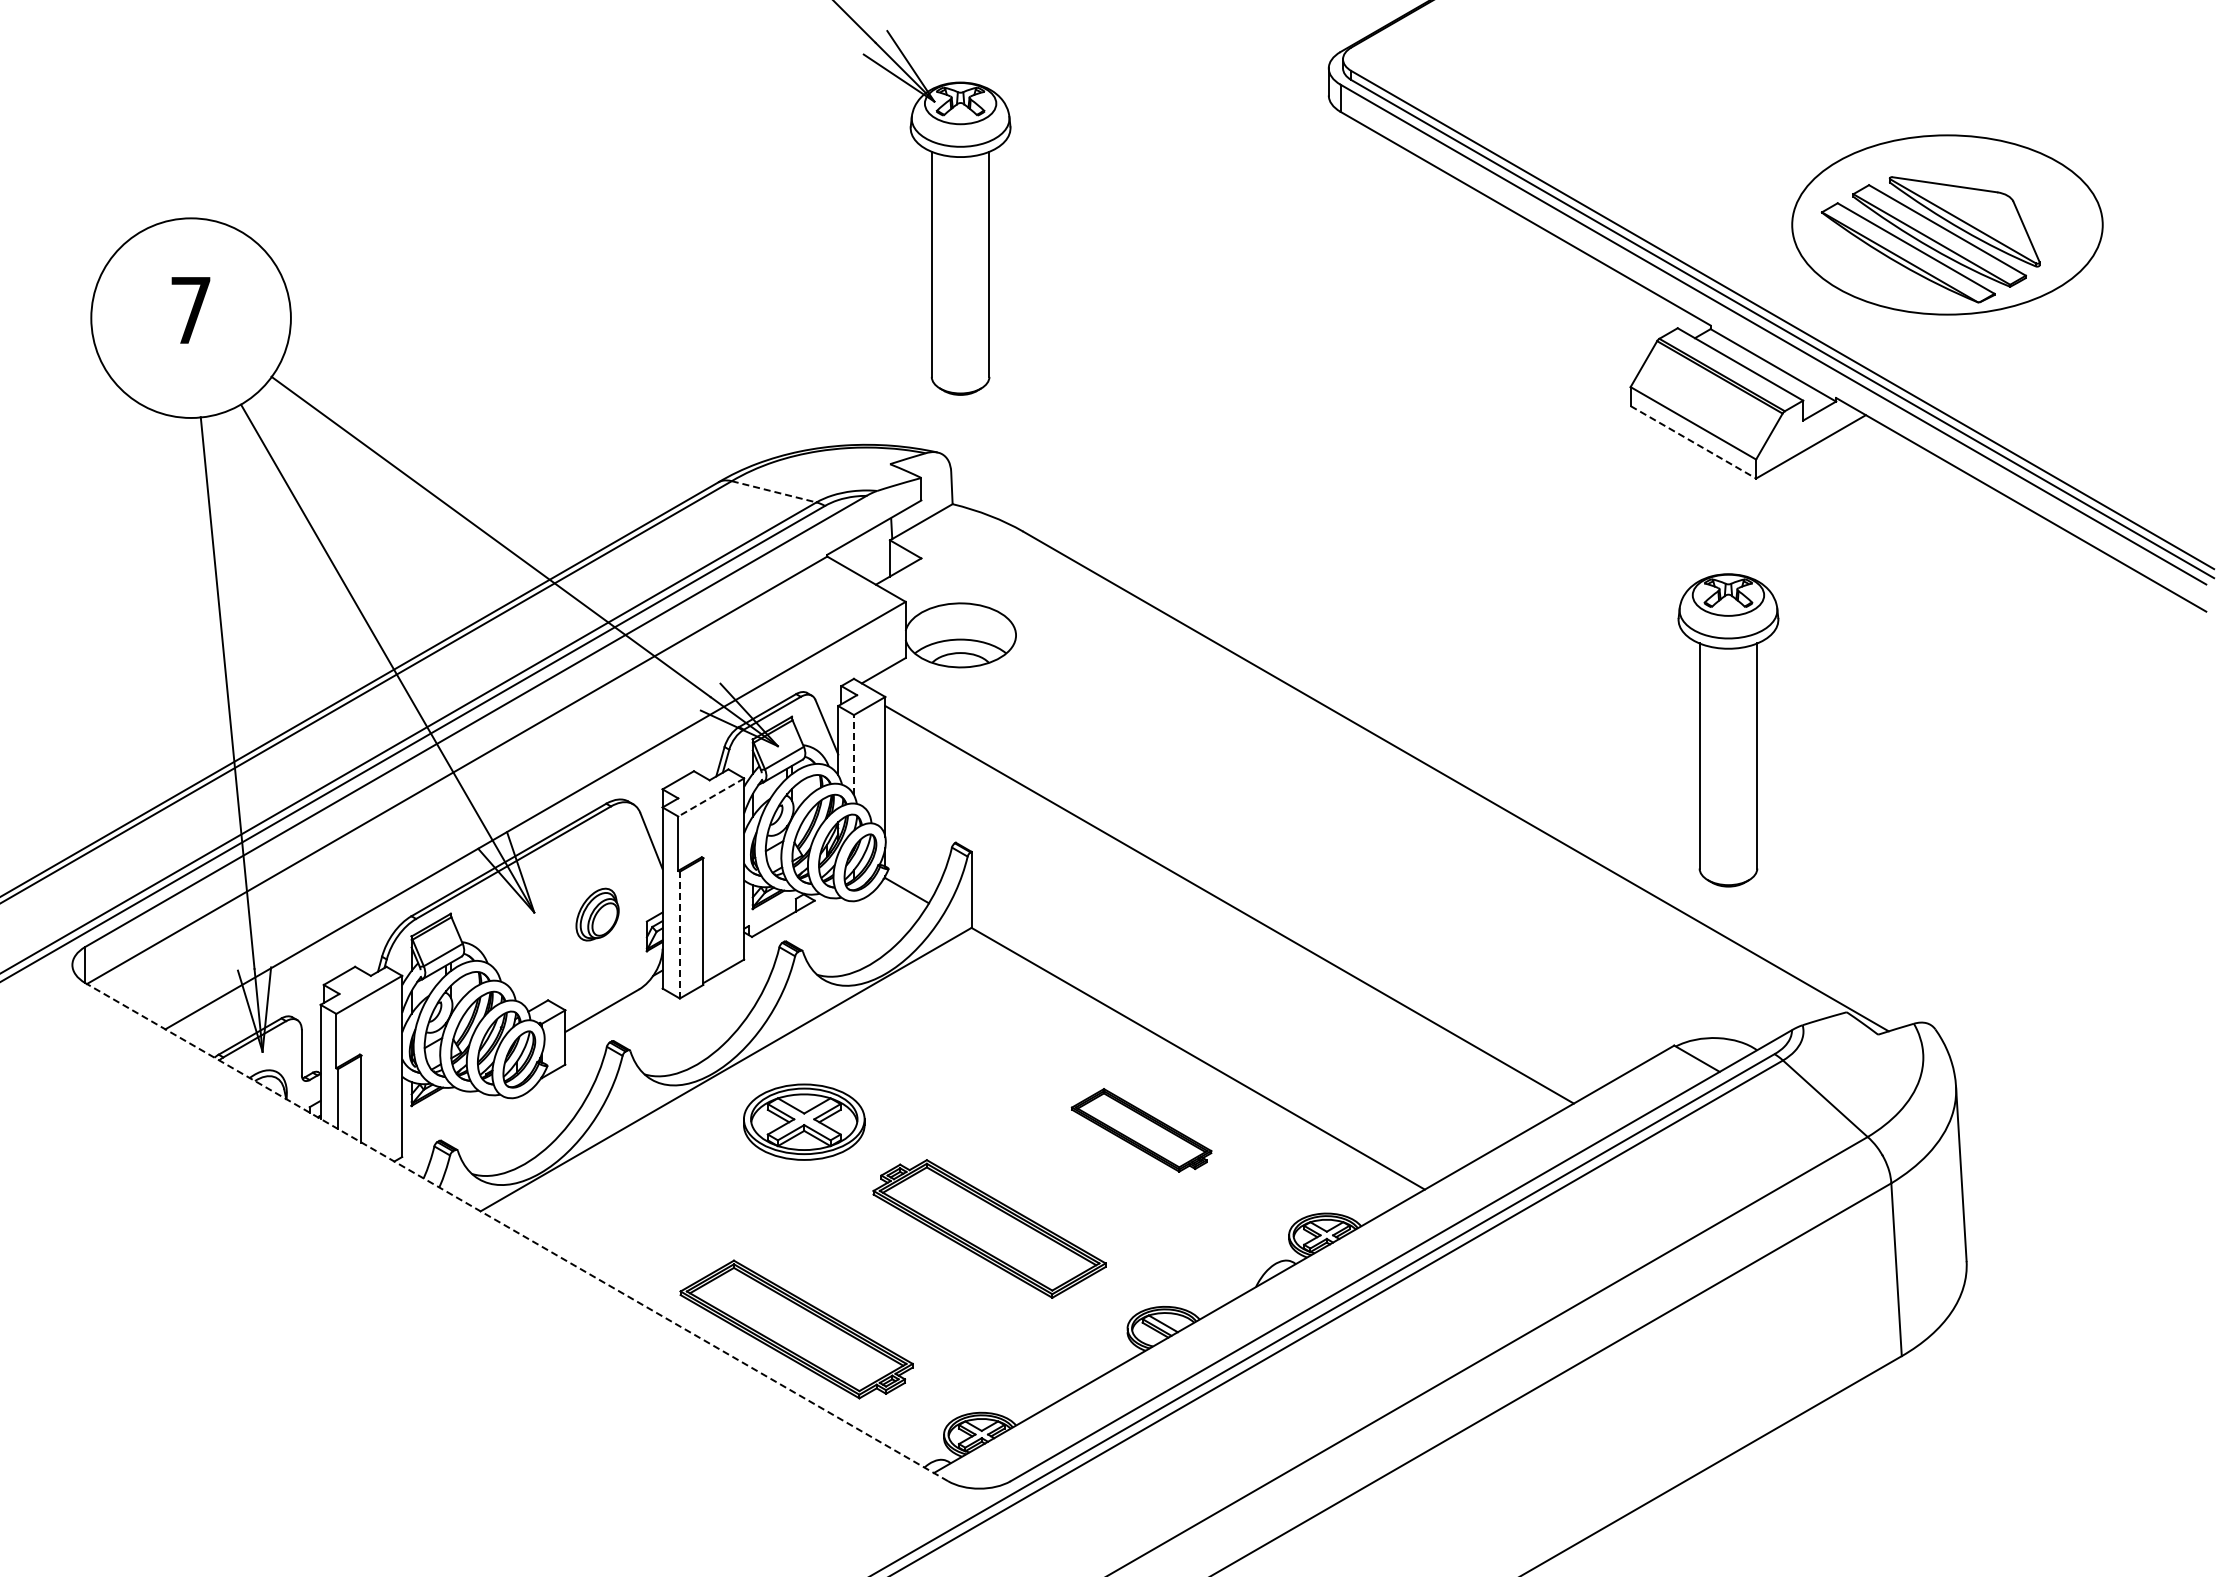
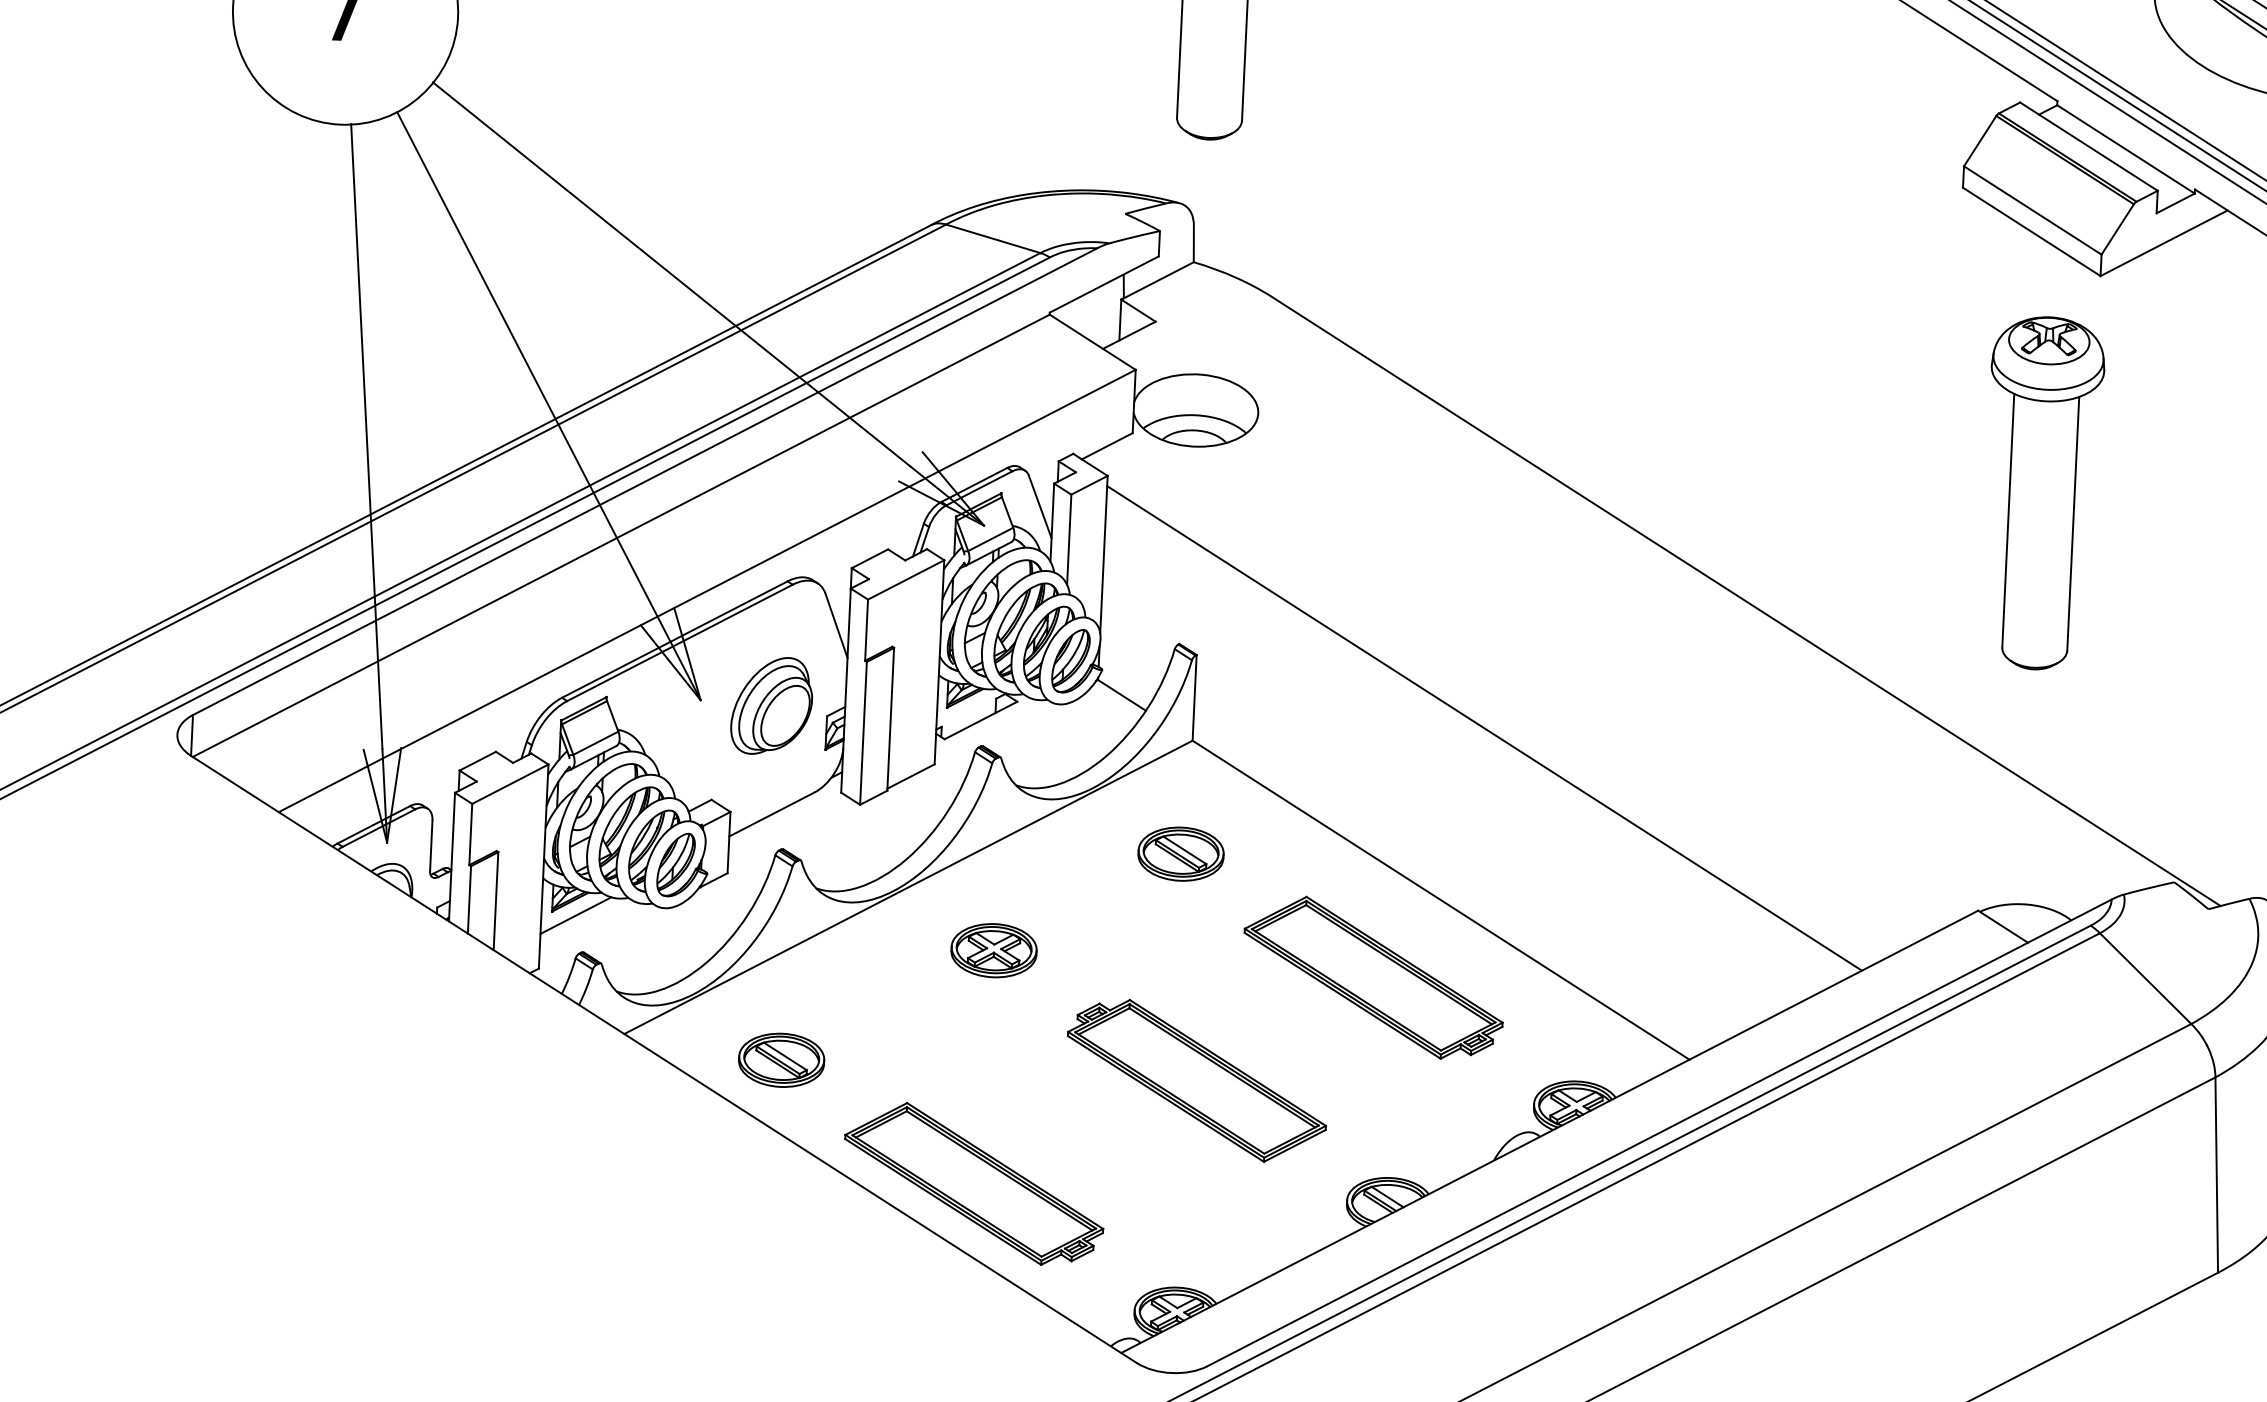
line: (1693, 442) -> (2031, 232), dashed -> solid
line: (774, 491) -> (993, 238), dashed -> solid
part: (1728, 730) -> (2042, 493), moved
line: (853, 755) -> (1068, 540), dashed -> solid
line: (710, 797) -> (905, 579), dashed -> solid
part: (597, 914) -> (771, 705), size x1.67
line: (679, 934) -> (863, 732), dashed -> solid
part: (965, 1028) -> (1180, 853), added
line: (432, 1108) -> (575, 915), added
part: (804, 1121) -> (994, 949), size x0.62
part: (1141, 1130) -> (1373, 978), size x1.67
part: (620, 1227) -> (781, 1059), added
line: (516, 1231) -> (663, 1058), dashed -> solid

